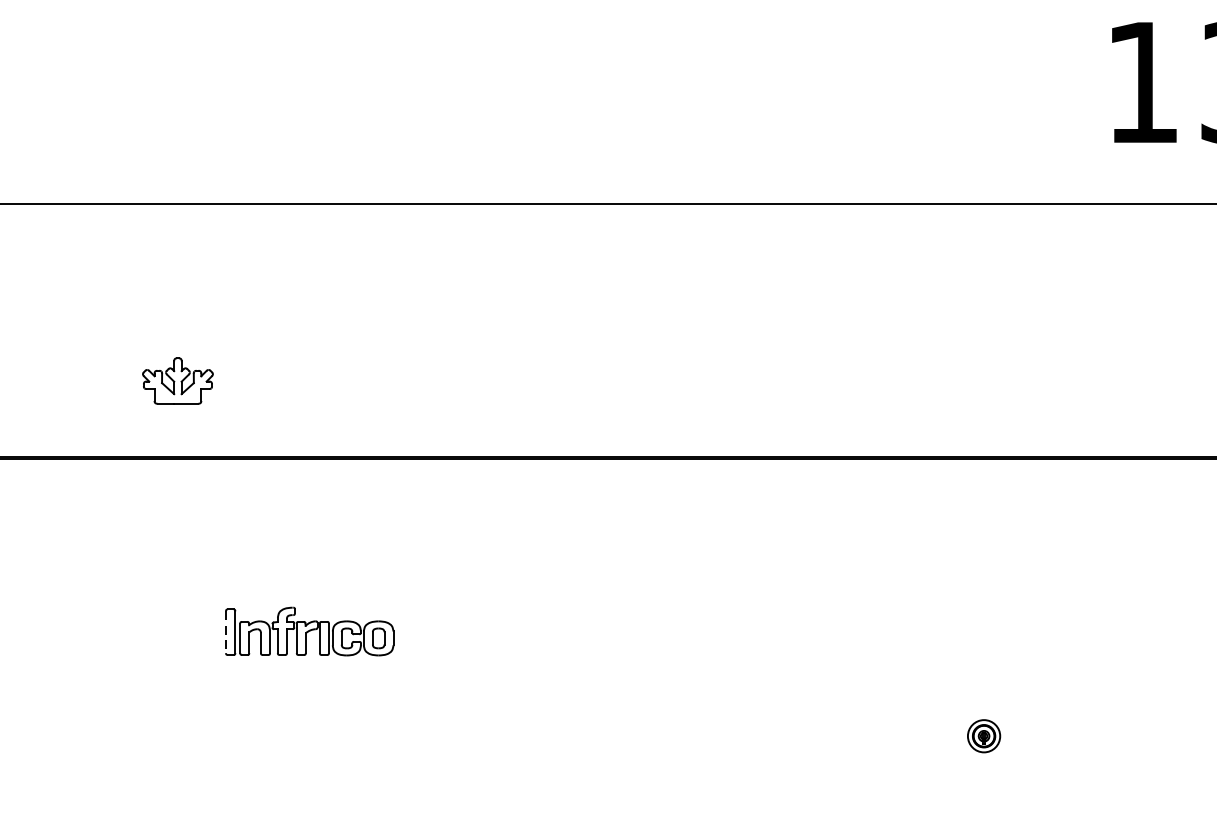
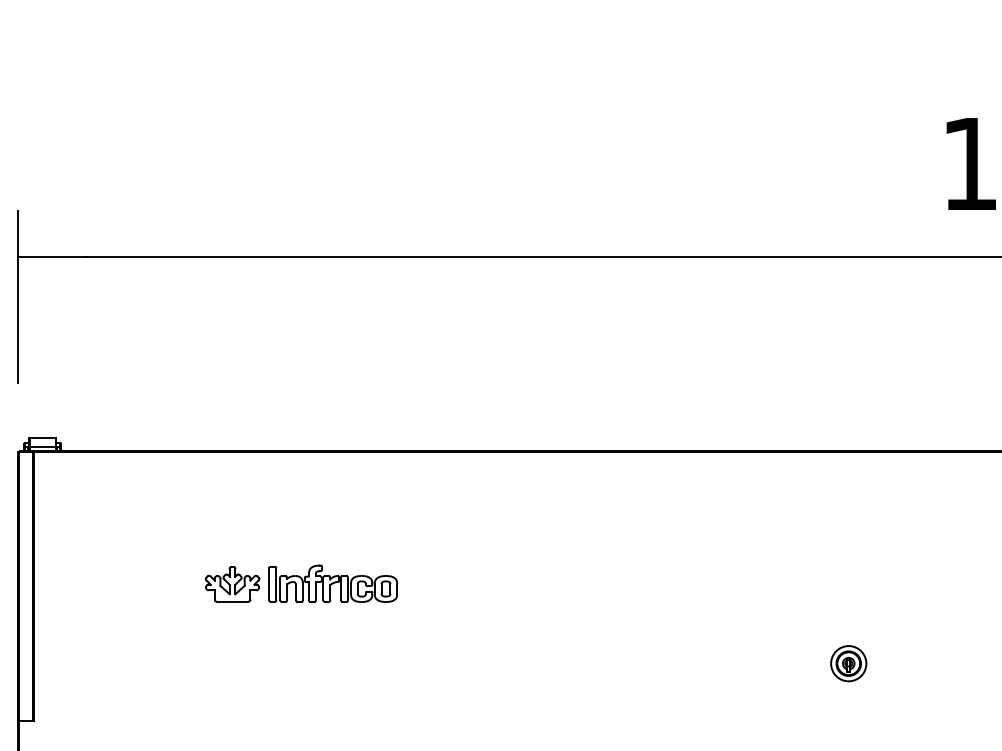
part: (177, 381) -> (232, 584), moved
line: (226, 632) -> (269, 584), dashed -> solid
part: (983, 735) -> (848, 663), size x1.43

